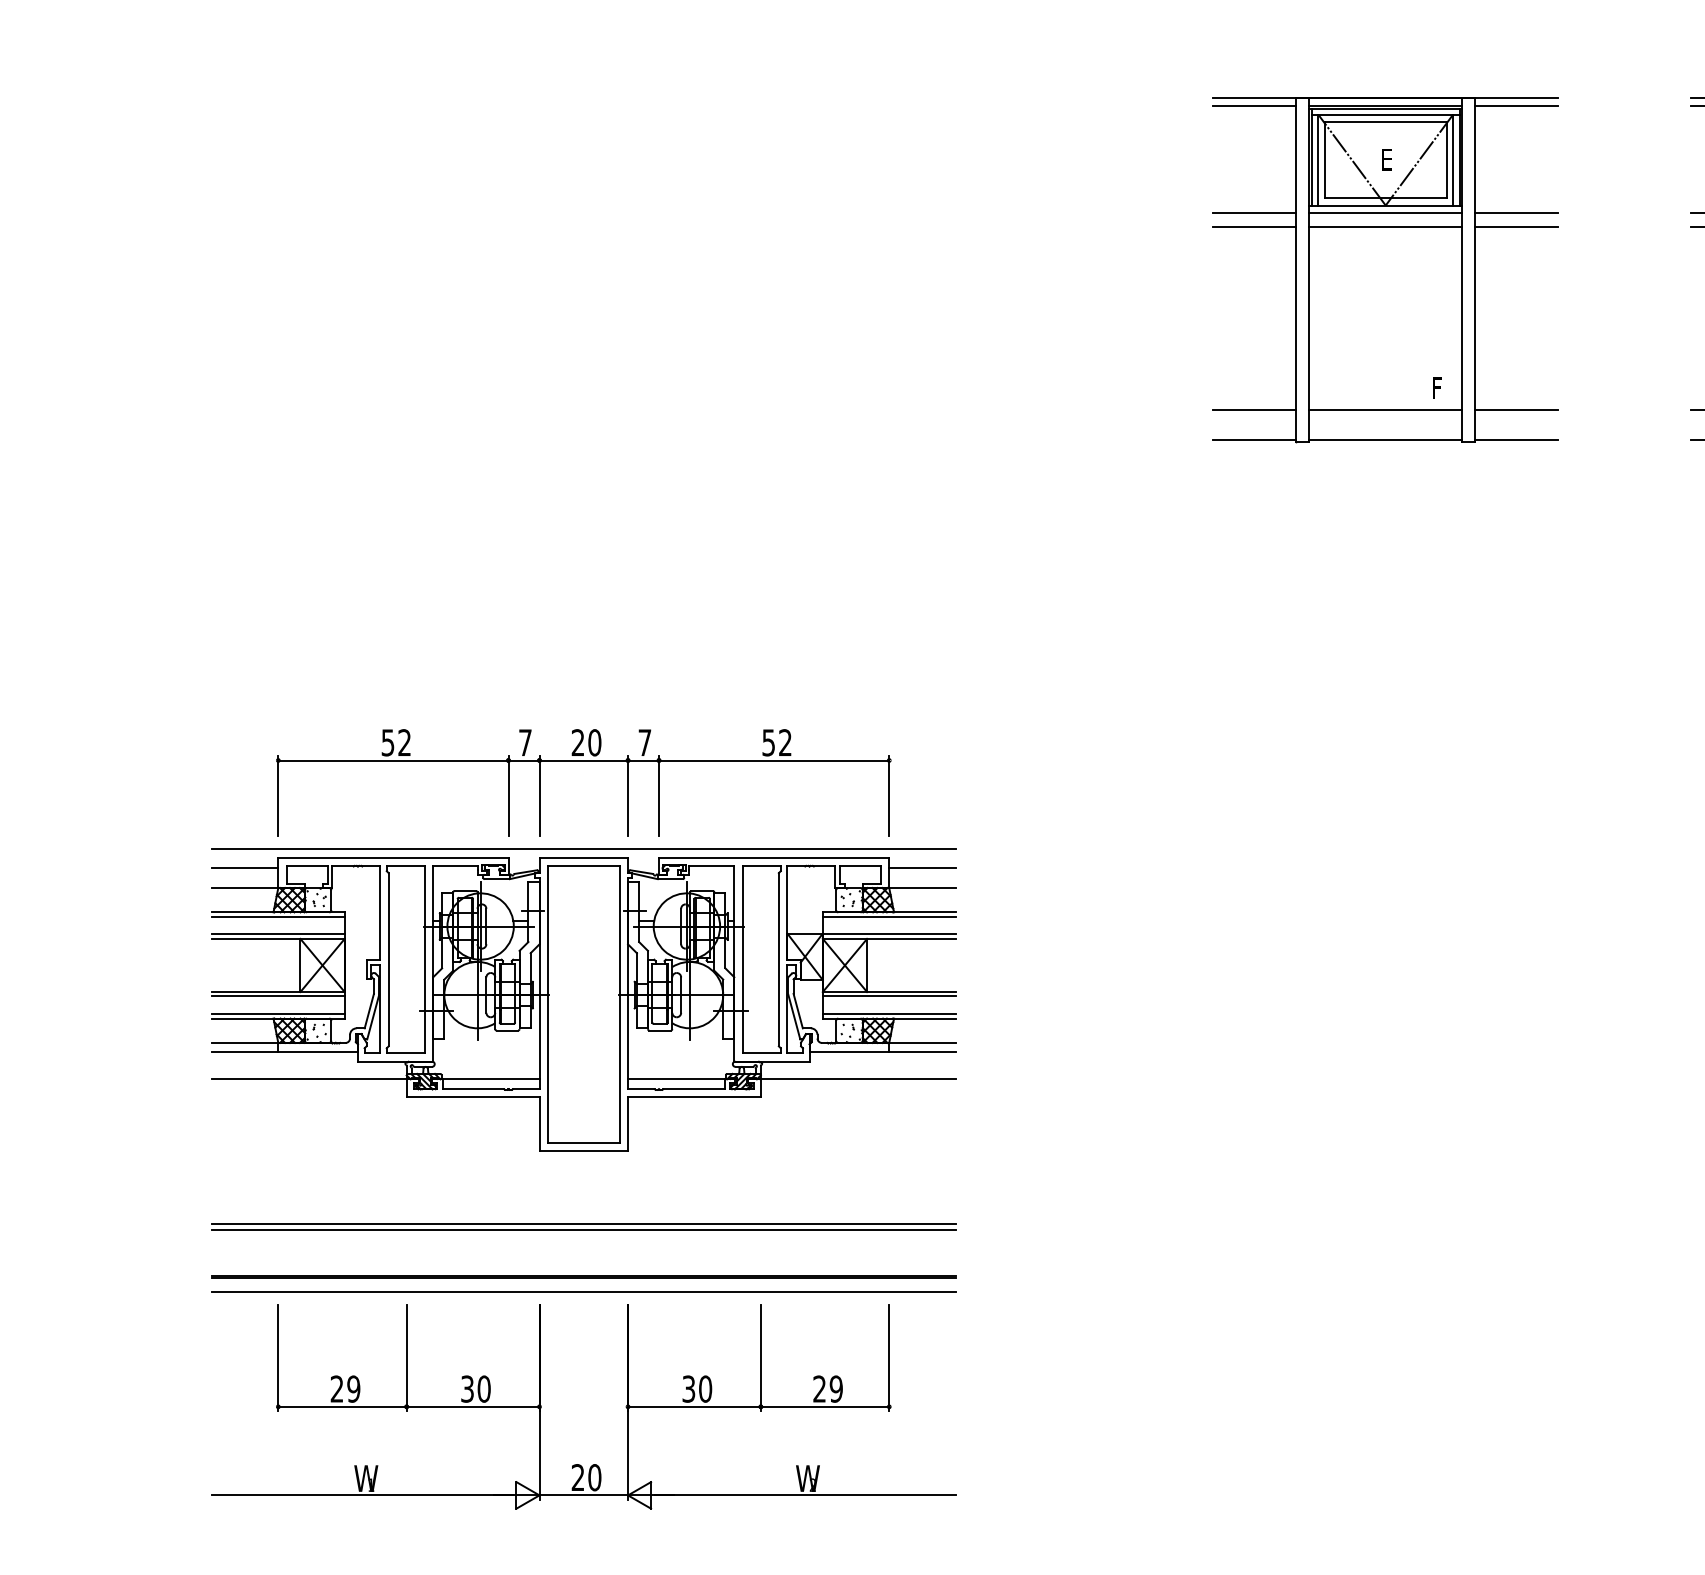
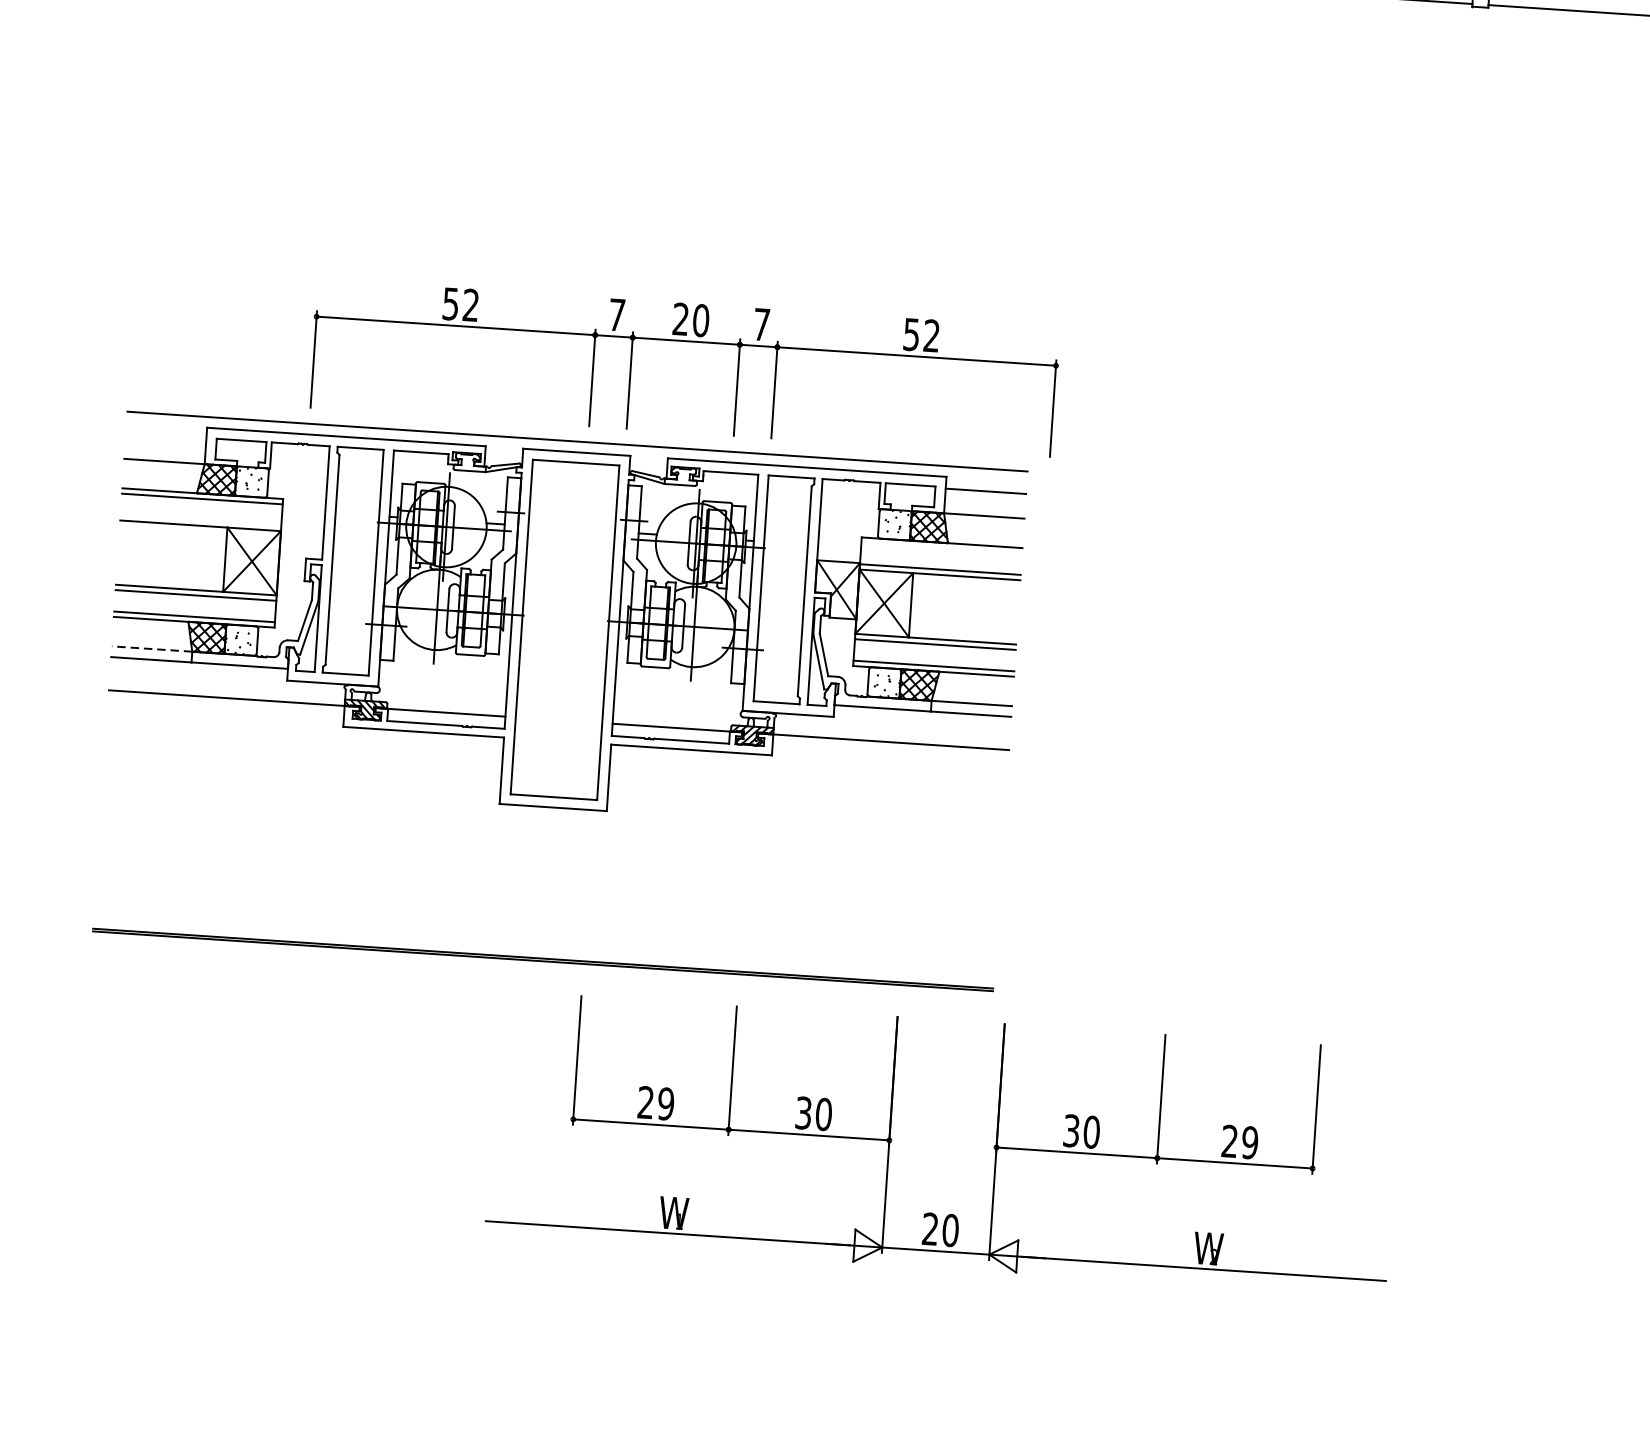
part: (583, 761) -> (685, 342), moved
line: (244, 867) -> (165, 436), removed
line: (888, 916) -> (940, 547), removed
line: (277, 934) -> (200, 520), removed
line: (244, 1042) -> (151, 648), solid -> dashed
line: (583, 1223) -> (547, 894), removed
line: (583, 1229) -> (546, 902), removed
line: (583, 1291) -> (541, 977), removed
part: (541, 1406) -> (891, 1140), moved

